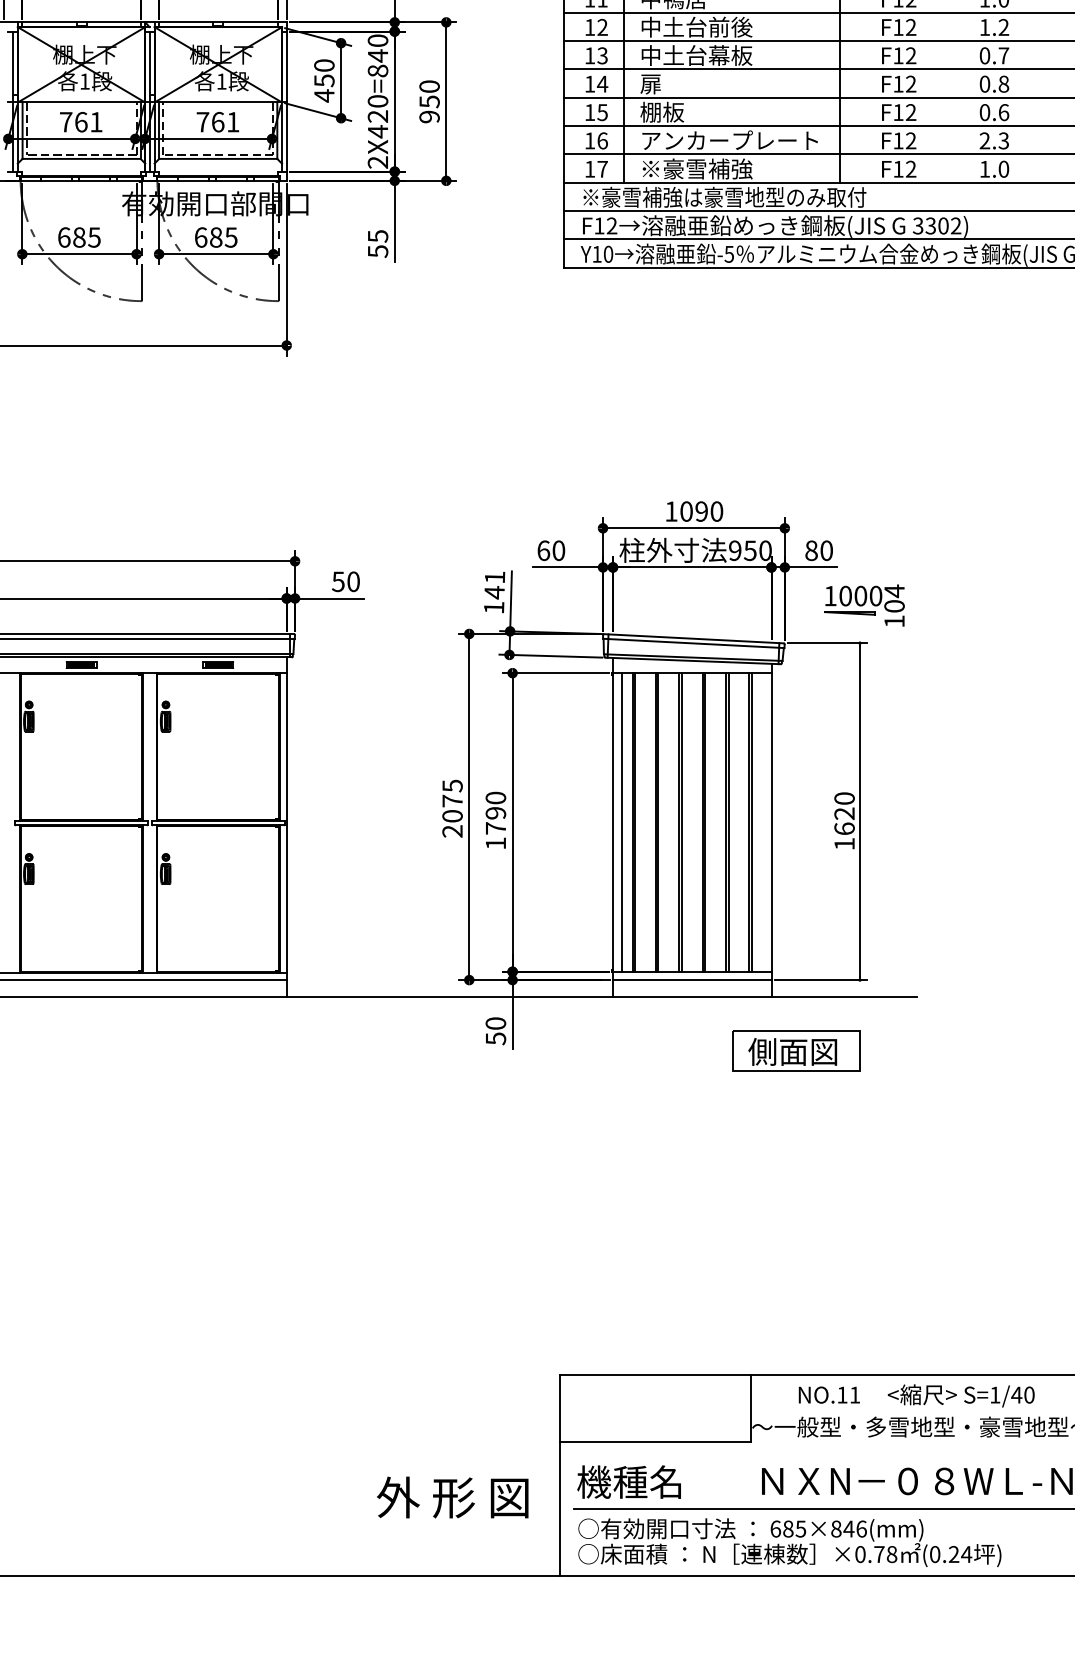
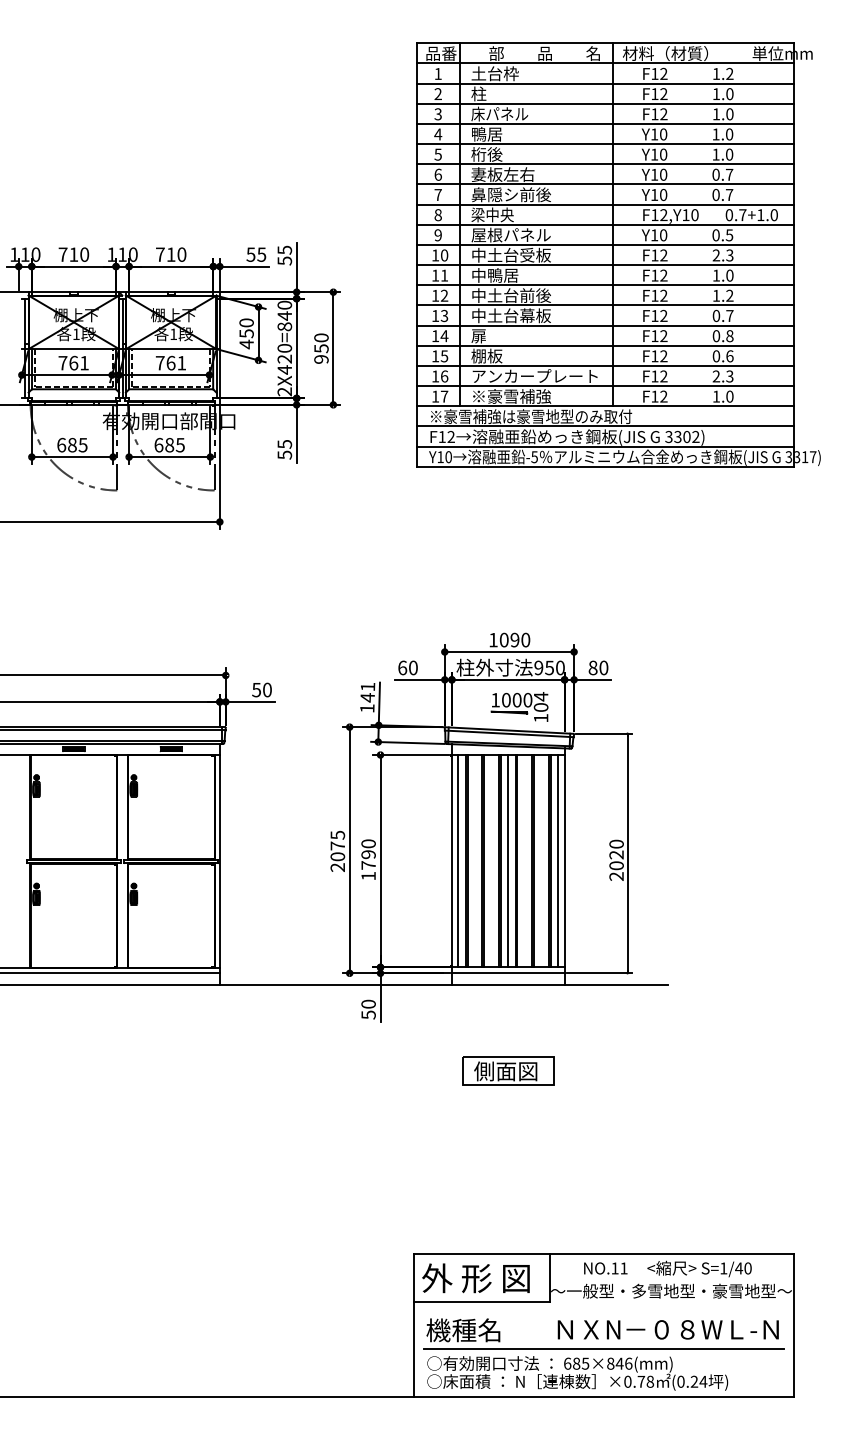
part: (864, 604) -> (519, 706), moved
line: (692, 822) -> (508, 861), added
line: (762, 822) -> (558, 861), added
text: (844, 835) -> (616, 870), 1620 -> 2020
part: (796, 1050) -> (508, 1070), moved
text: (452, 1497) -> (475, 1278), moved

